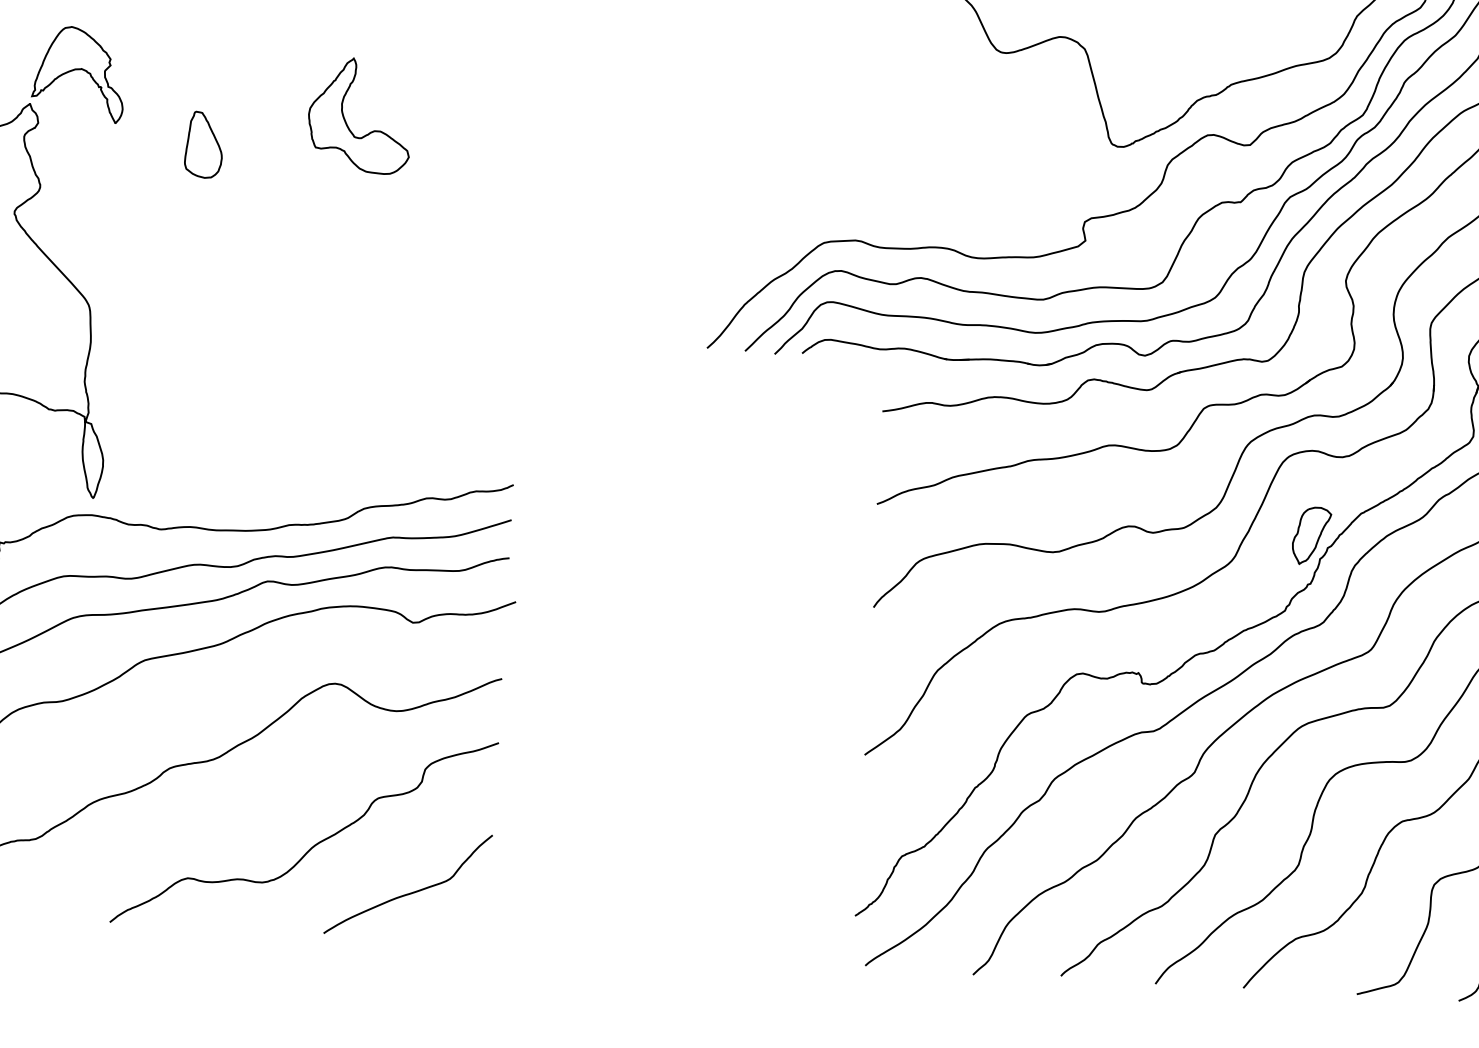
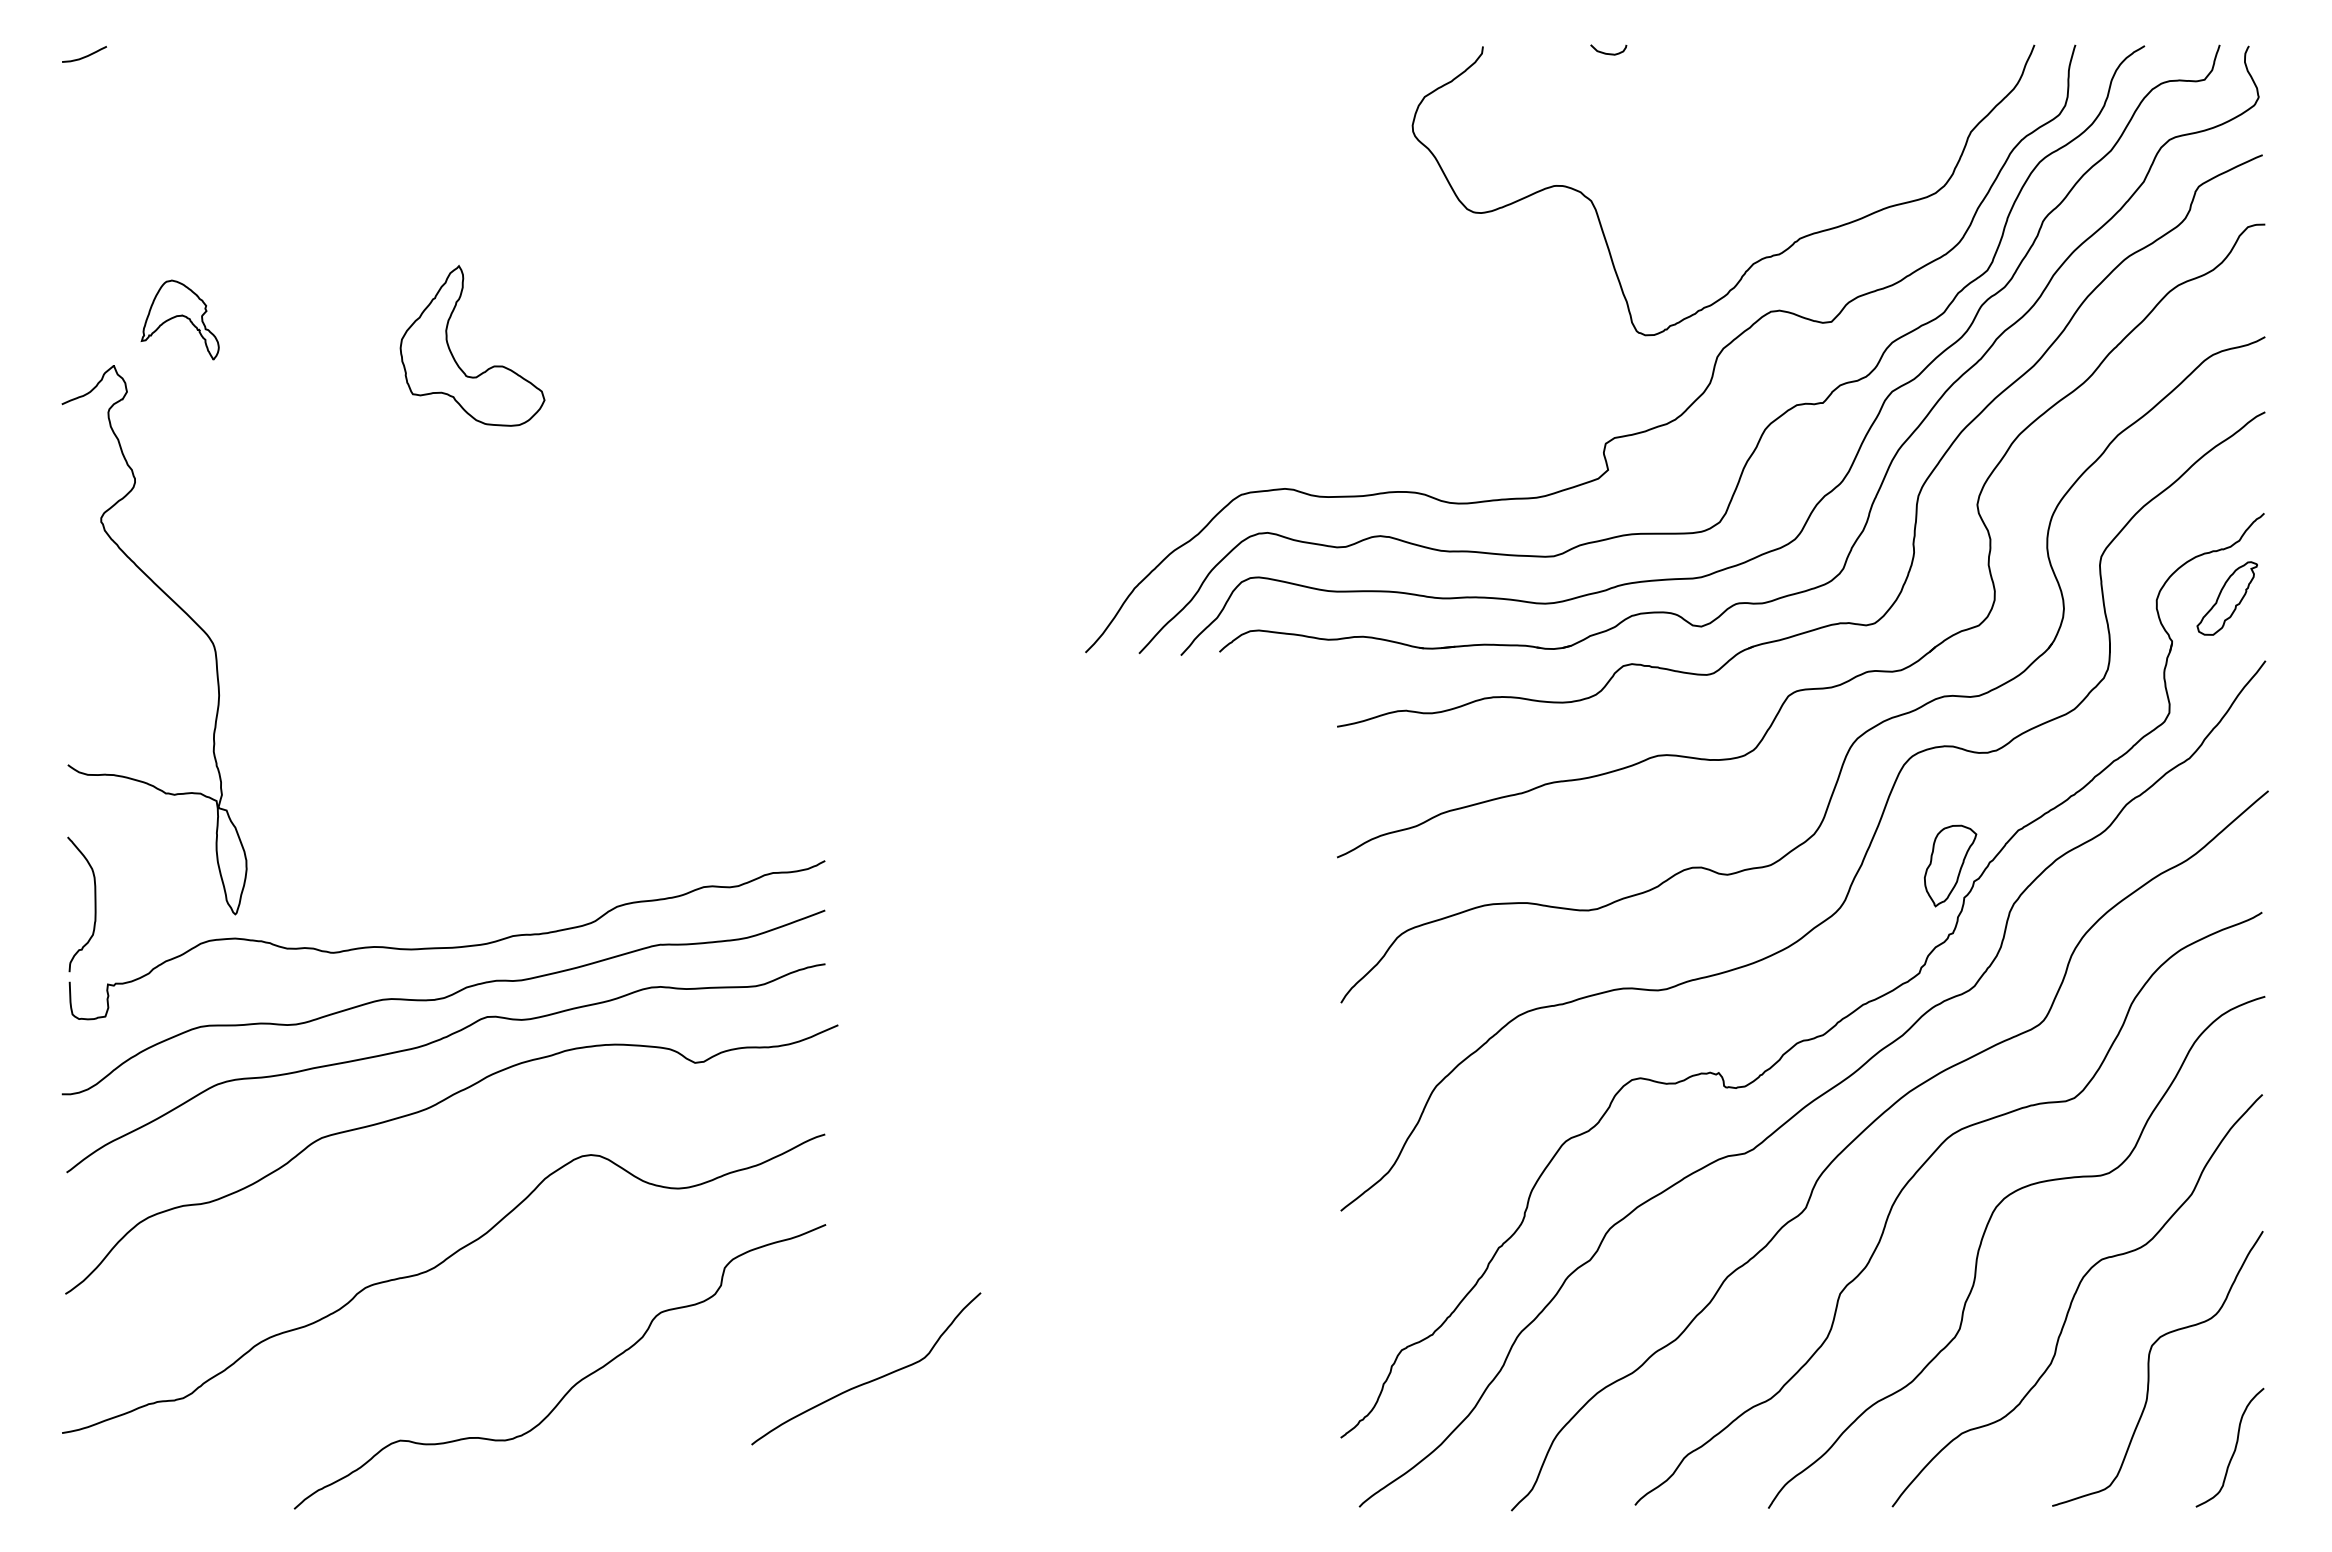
part: (79, 73) -> (180, 319), size x0.6
part: (346, 121) -> (453, 355), moved
part: (203, 145) -> (361, 409), removed
curve: (412, 892) -> (872, 1379), moved

